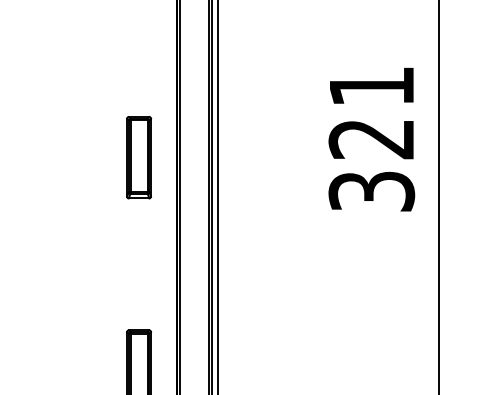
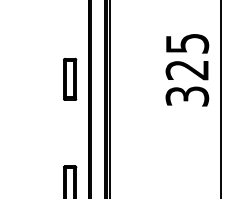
text: (372, 86) -> (187, 43), 321 -> 325

